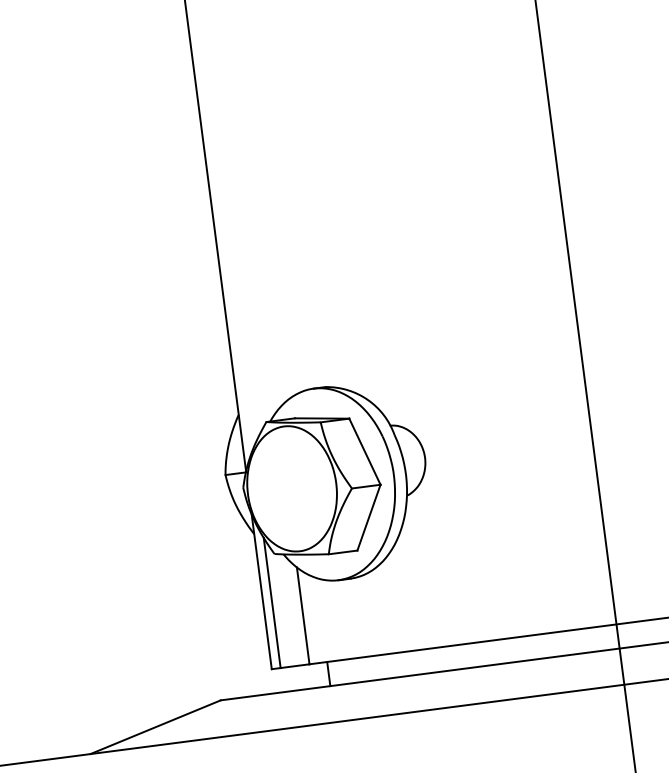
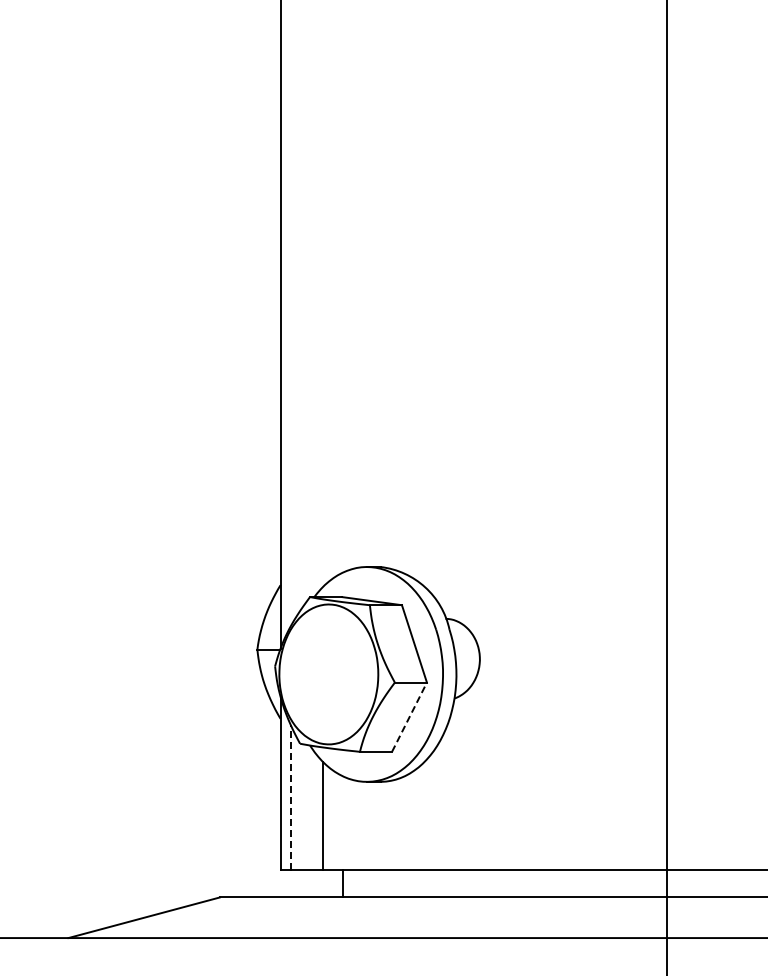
line: (369, 517) -> (409, 717), solid -> dashed
line: (272, 603) -> (290, 797), solid -> dashed

